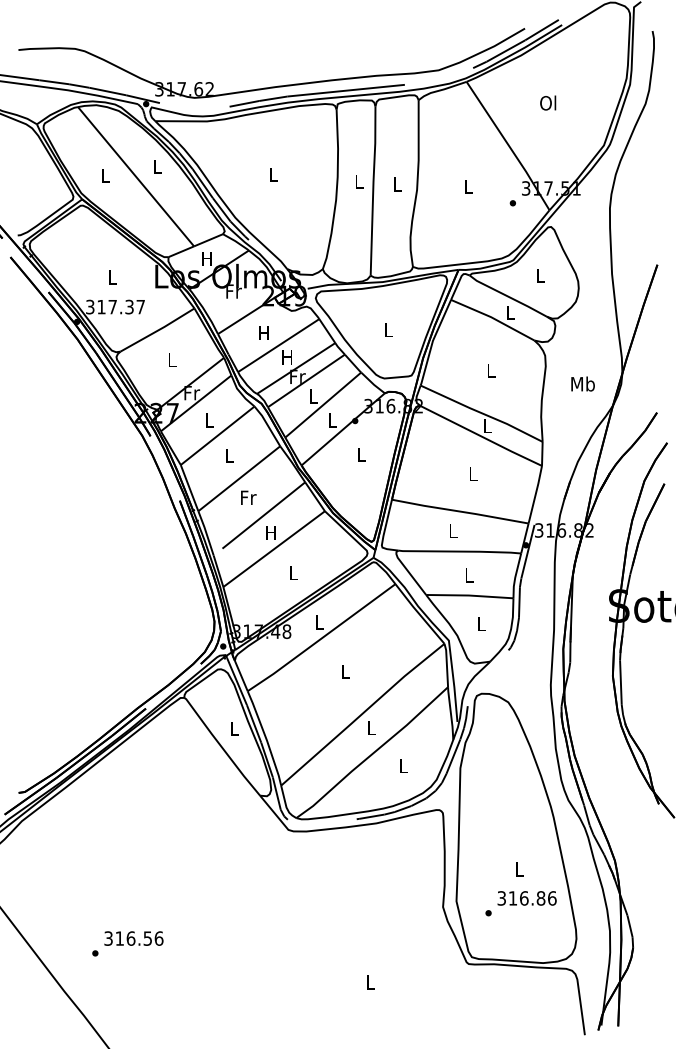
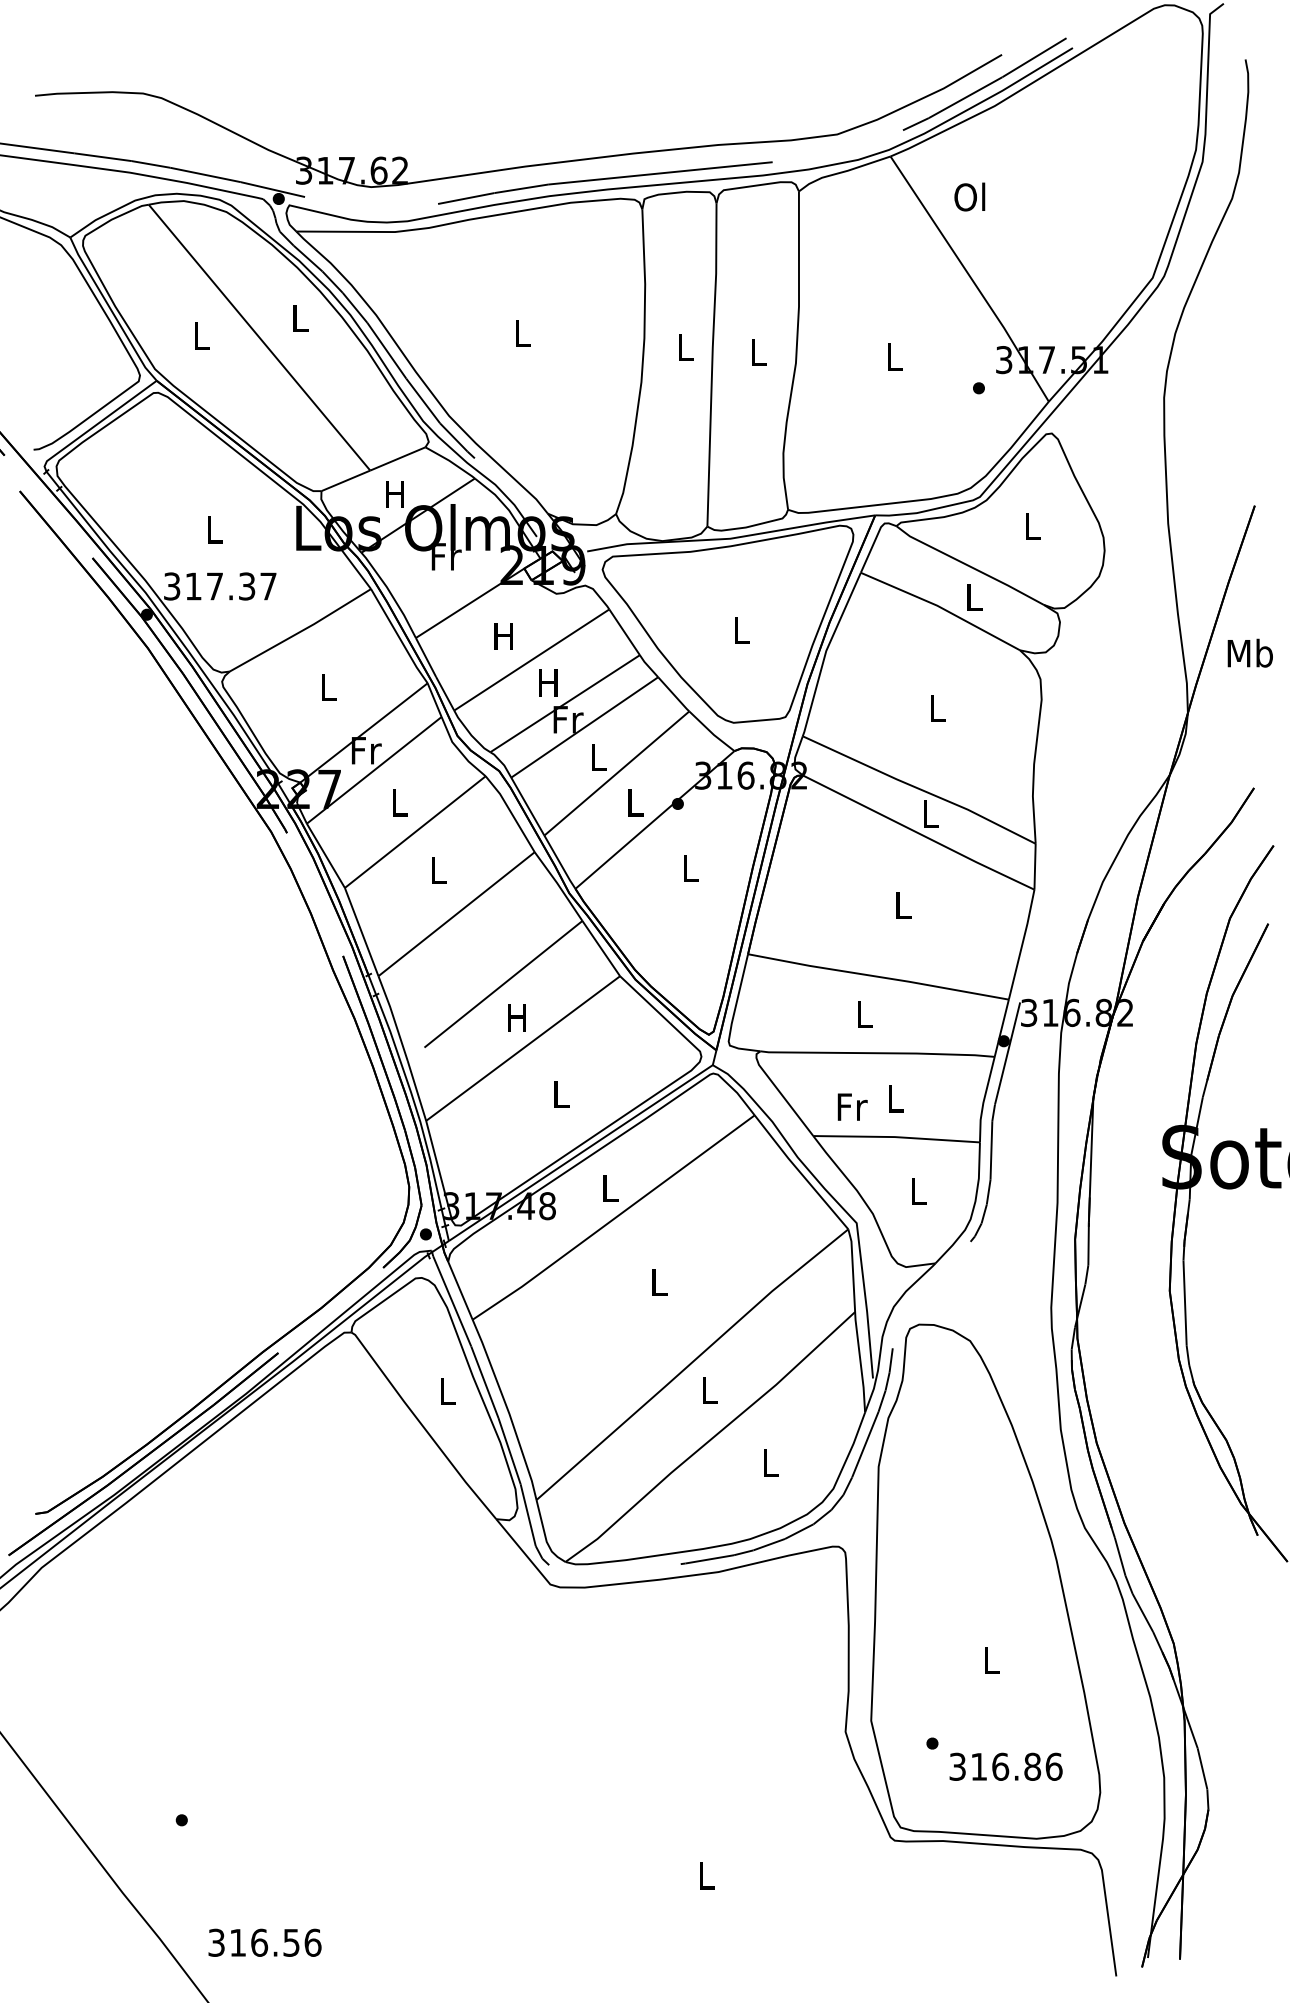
text: (548, 102) -> (970, 195), moved
text: (582, 383) -> (1249, 652), moved
text: (248, 497) -> (852, 1106), moved
text: (526, 898) -> (1004, 1767), moved
text: (133, 938) -> (264, 1942), moved

